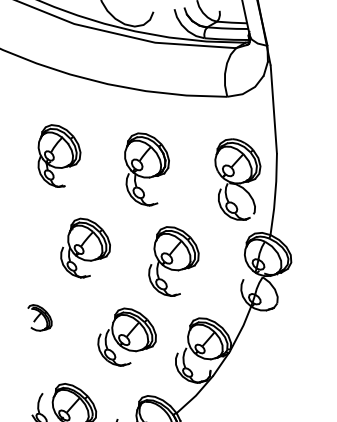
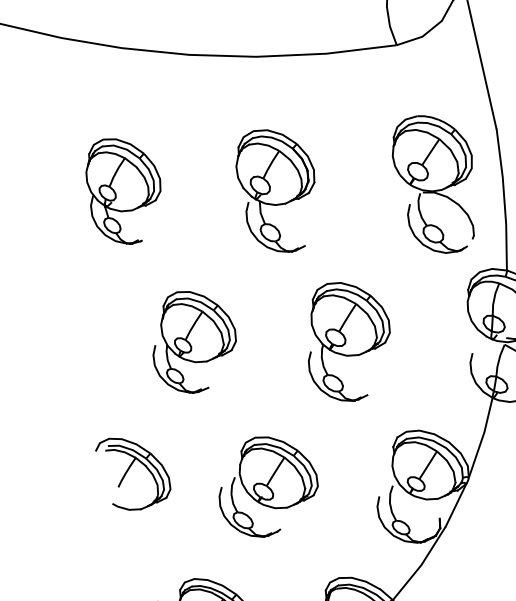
part: (39, 317) -> (133, 472), size x1.67
part: (126, 336) -> (266, 485), moved

